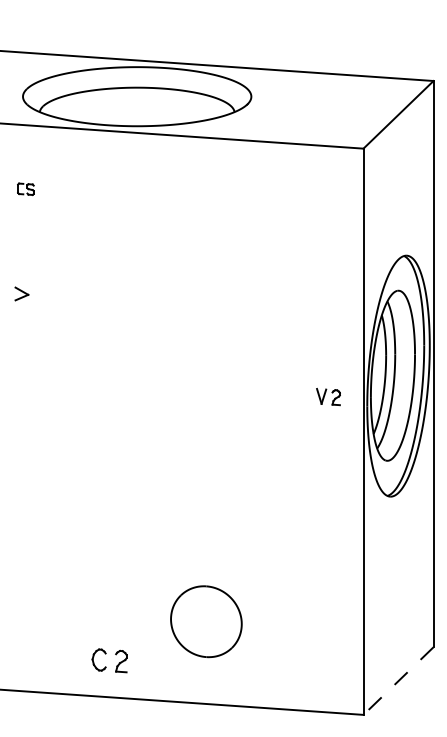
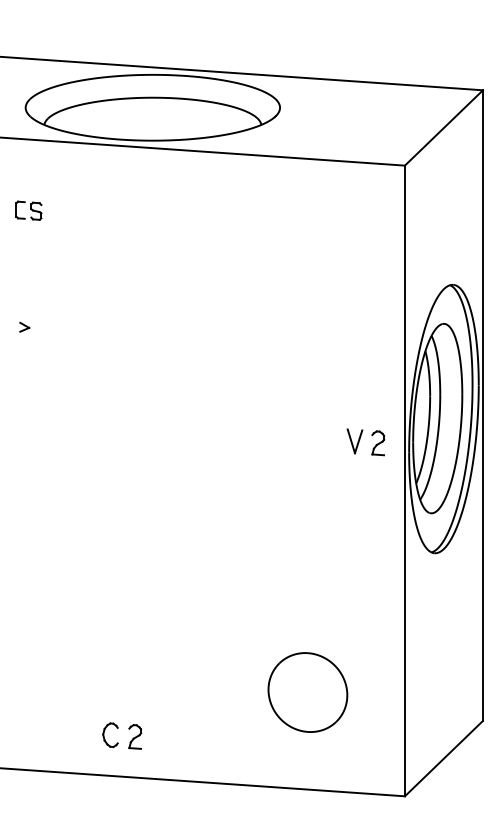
part: (25, 189) -> (28, 211), size x1.43
part: (22, 293) -> (25, 326), size x0.62
part: (328, 396) -> (365, 441), size x1.43
part: (206, 621) -> (308, 692), moved
line: (398, 681) -> (443, 759), dashed -> solid

